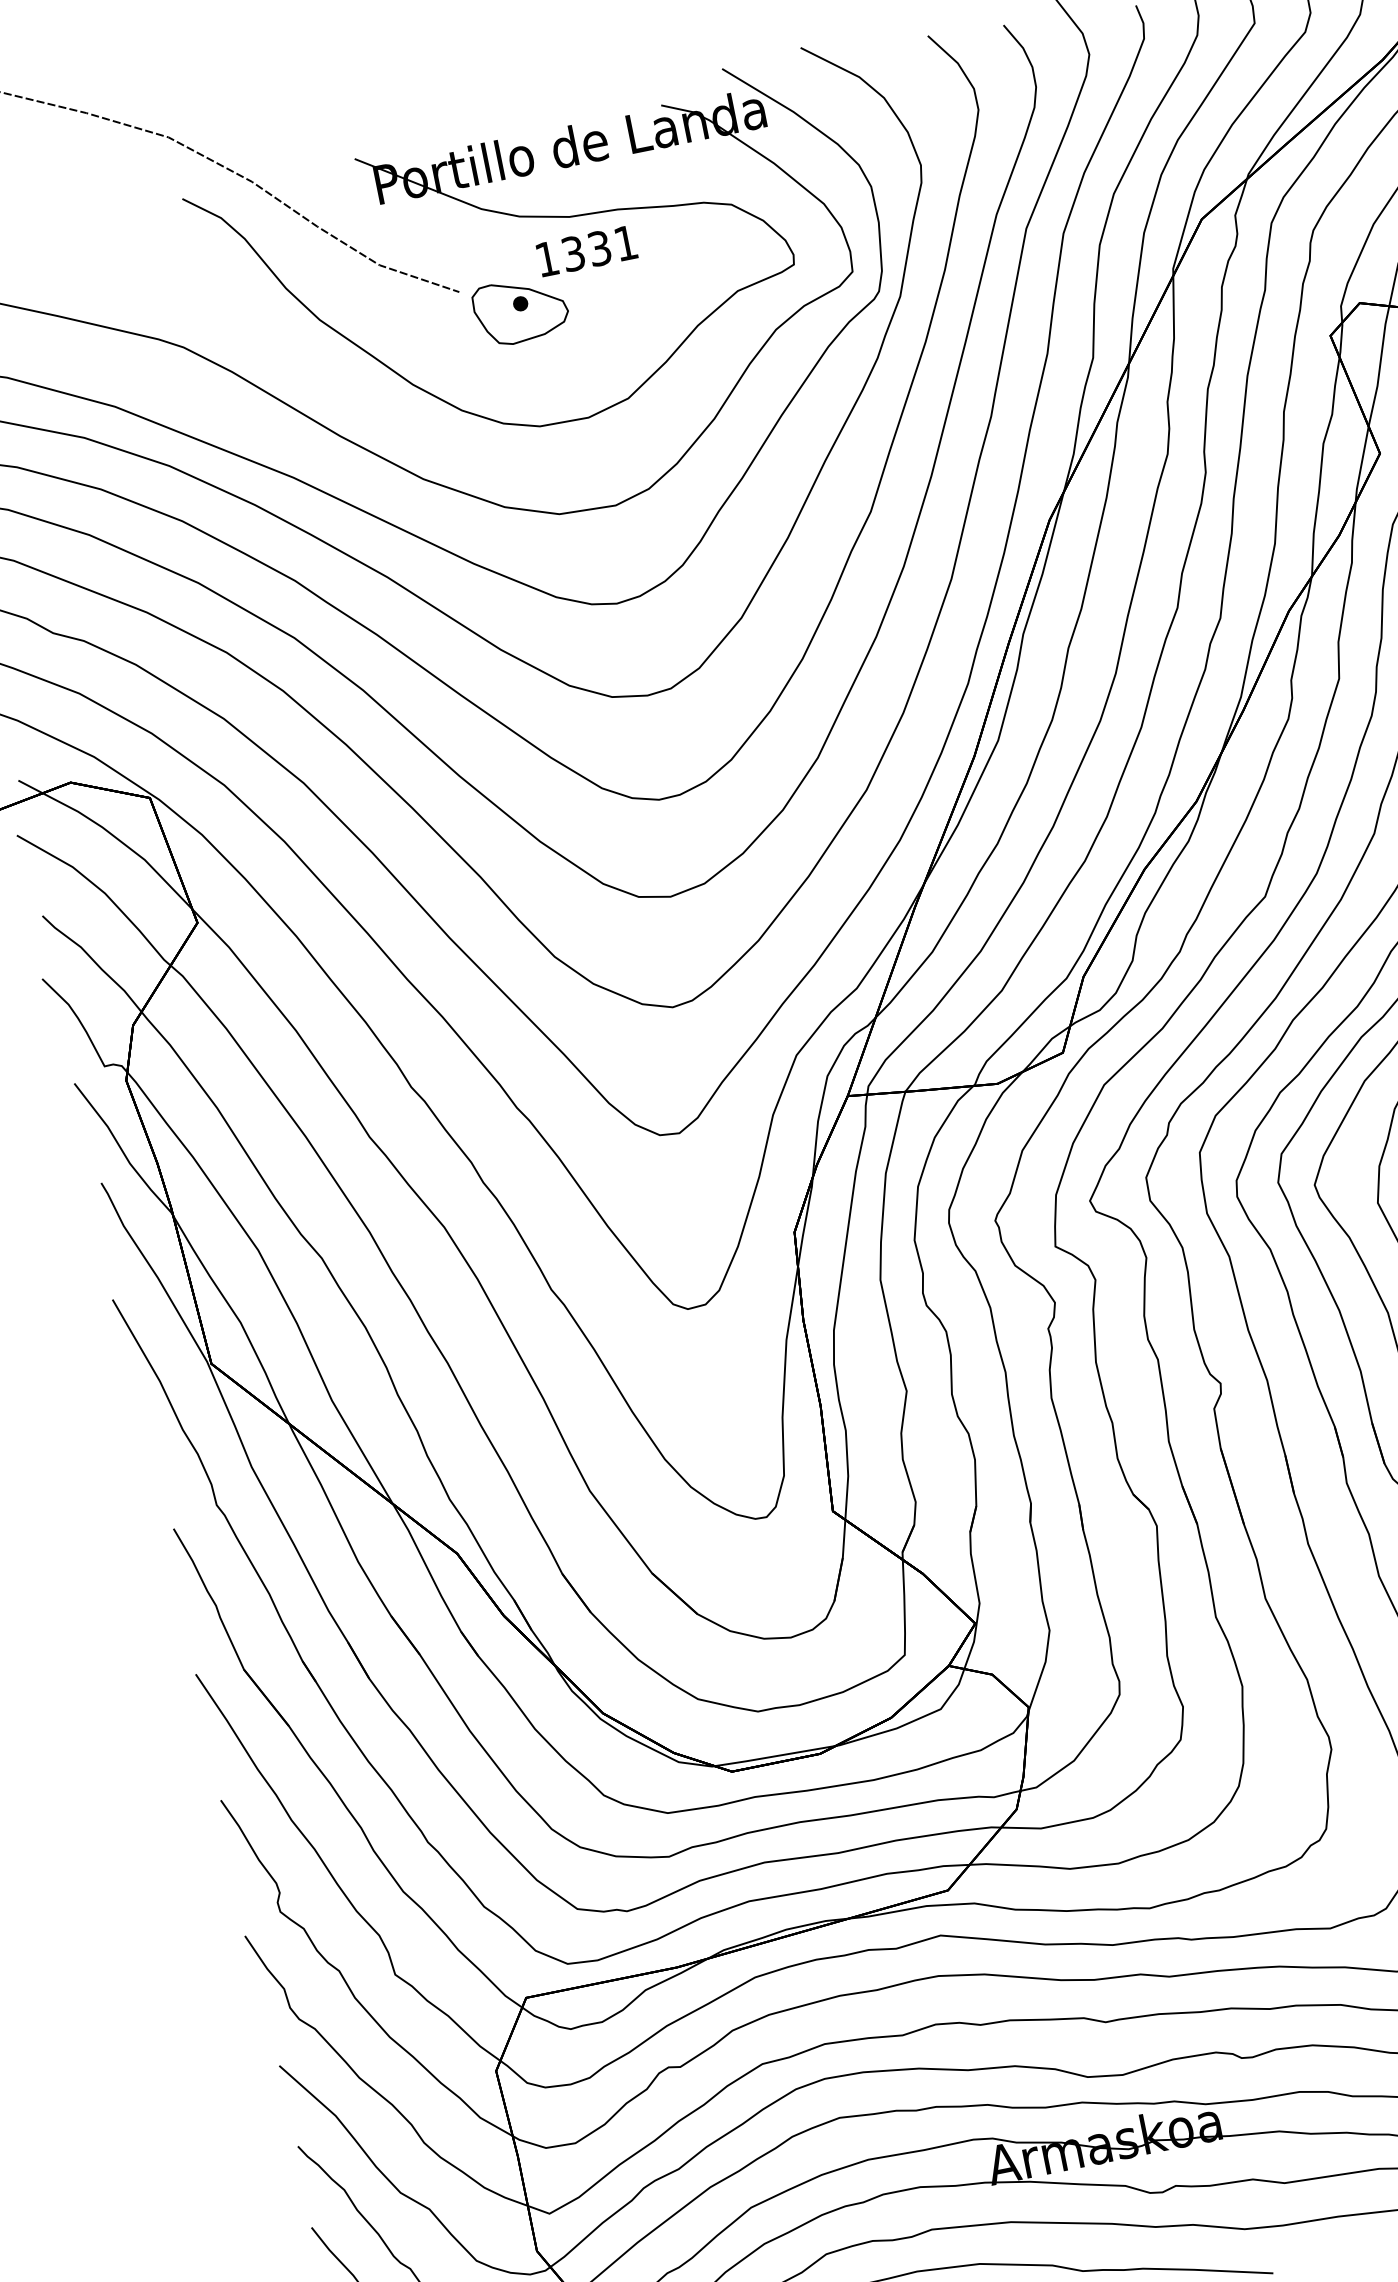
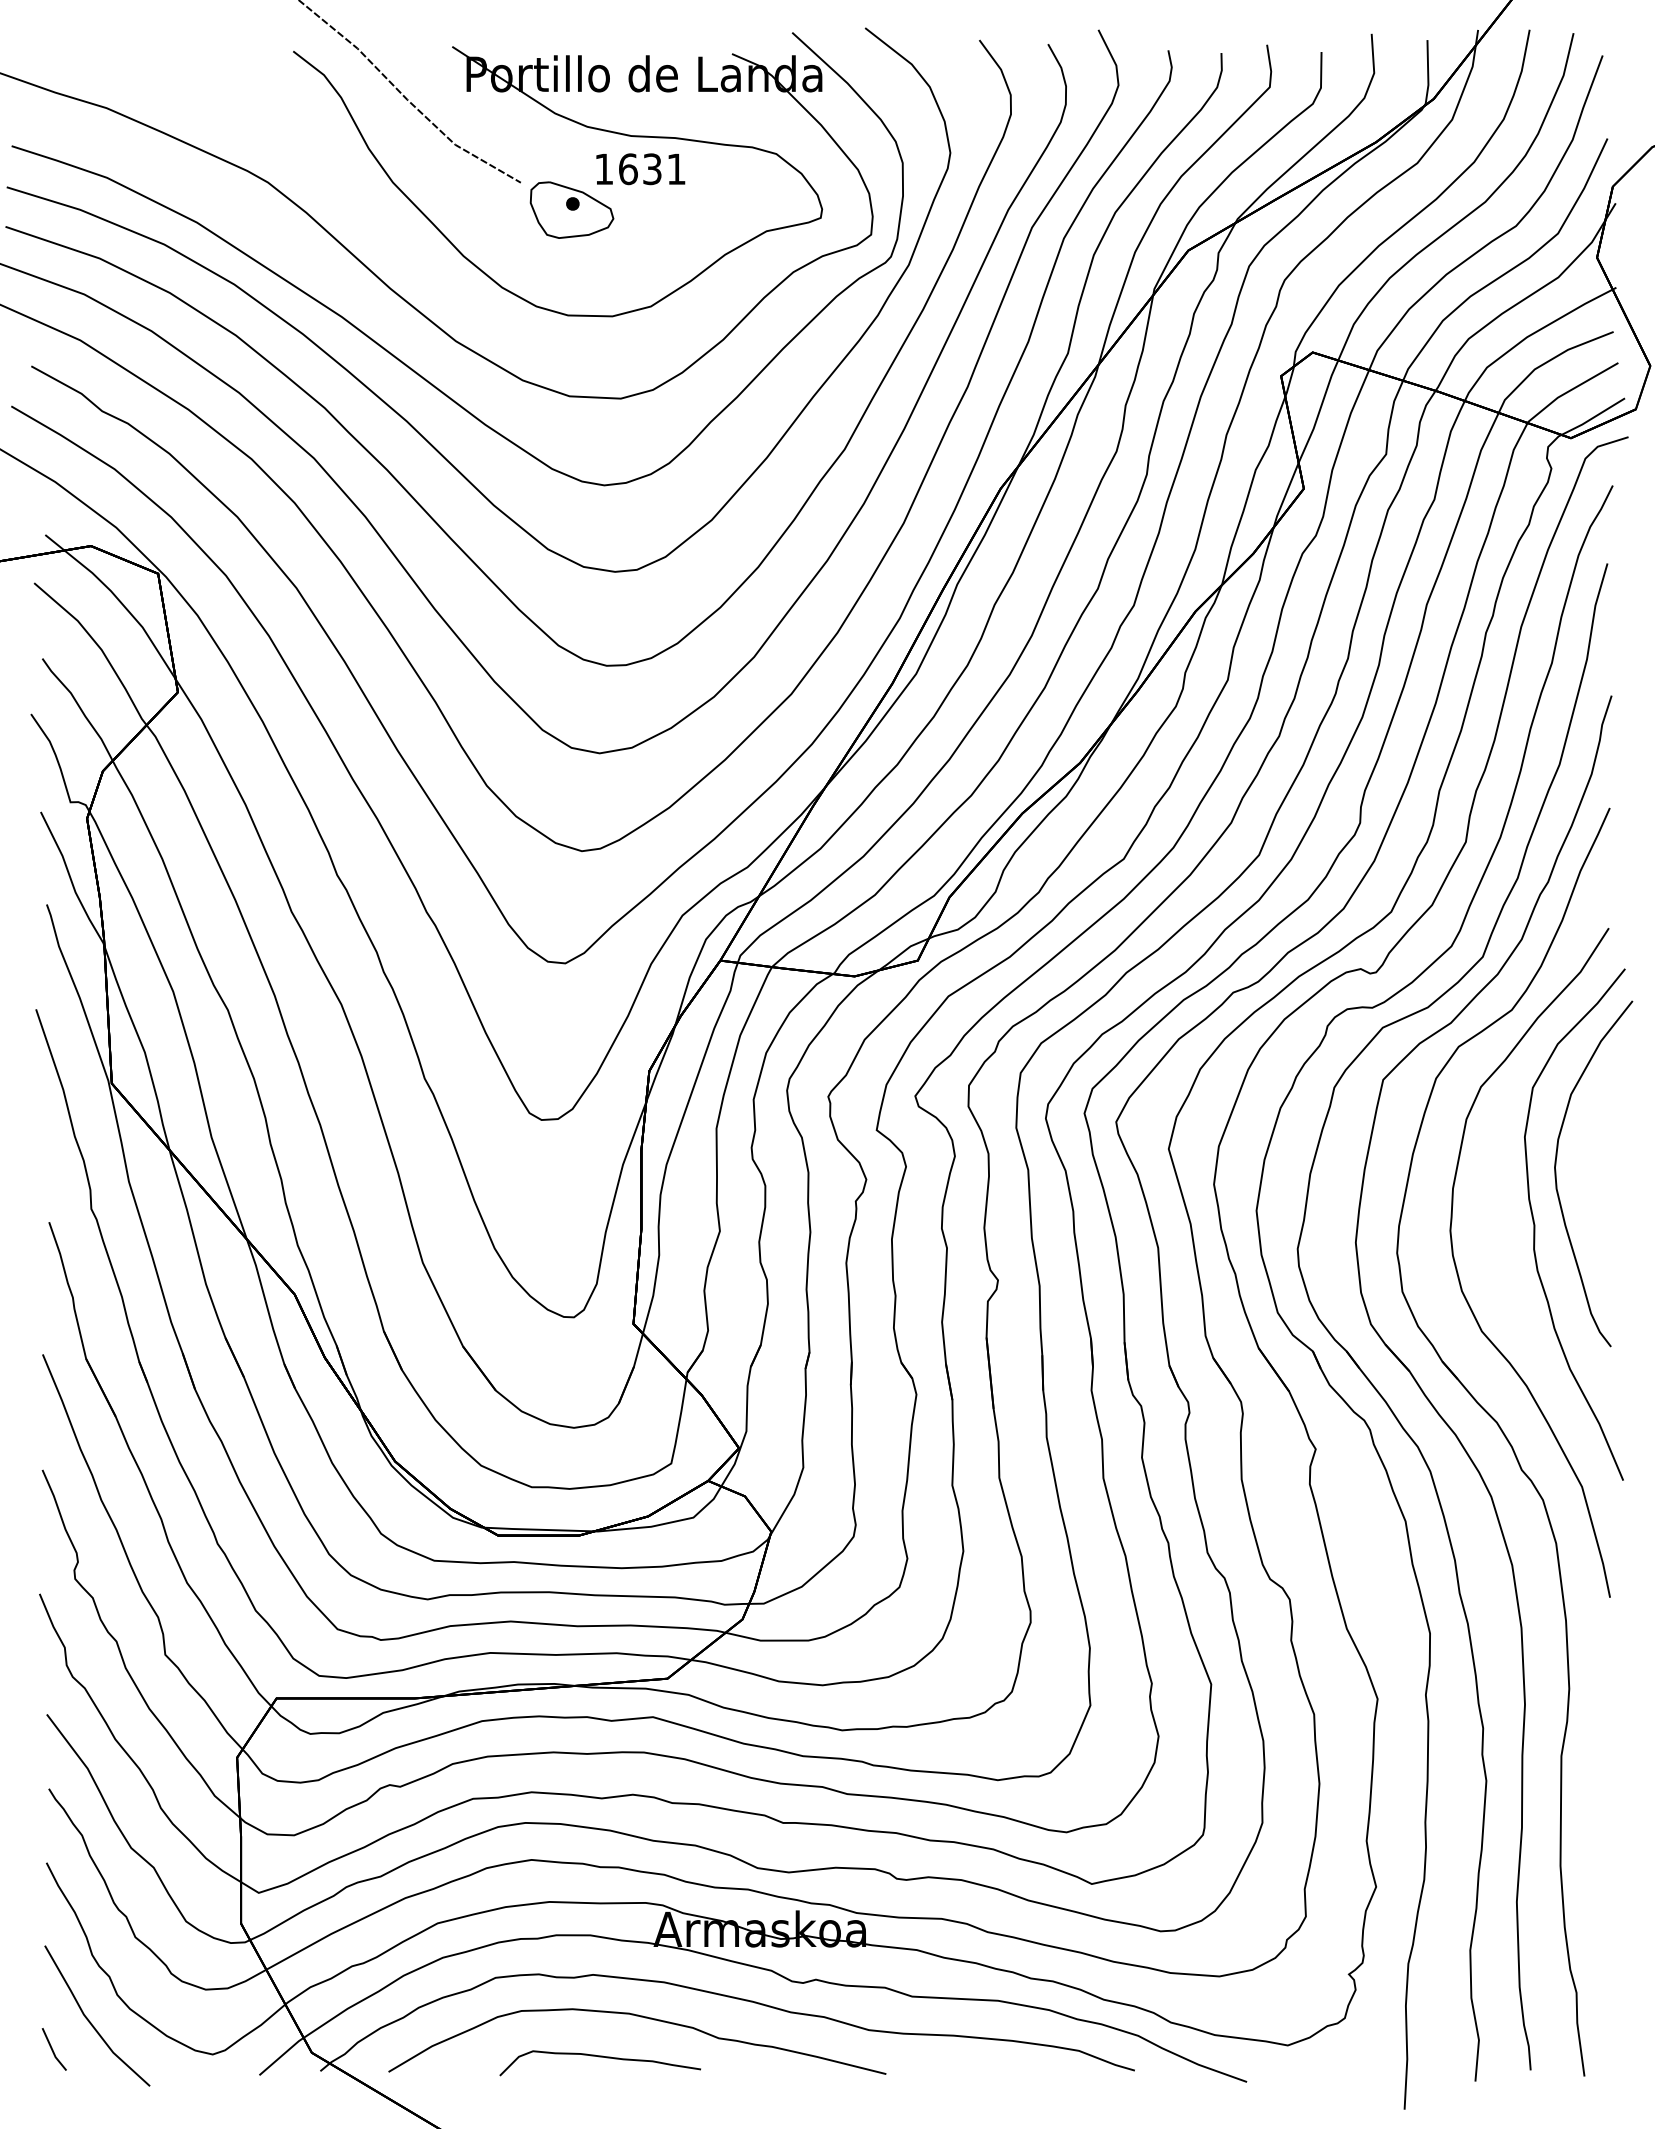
text: (573, 254) -> (628, 169), 1331 -> 1631

